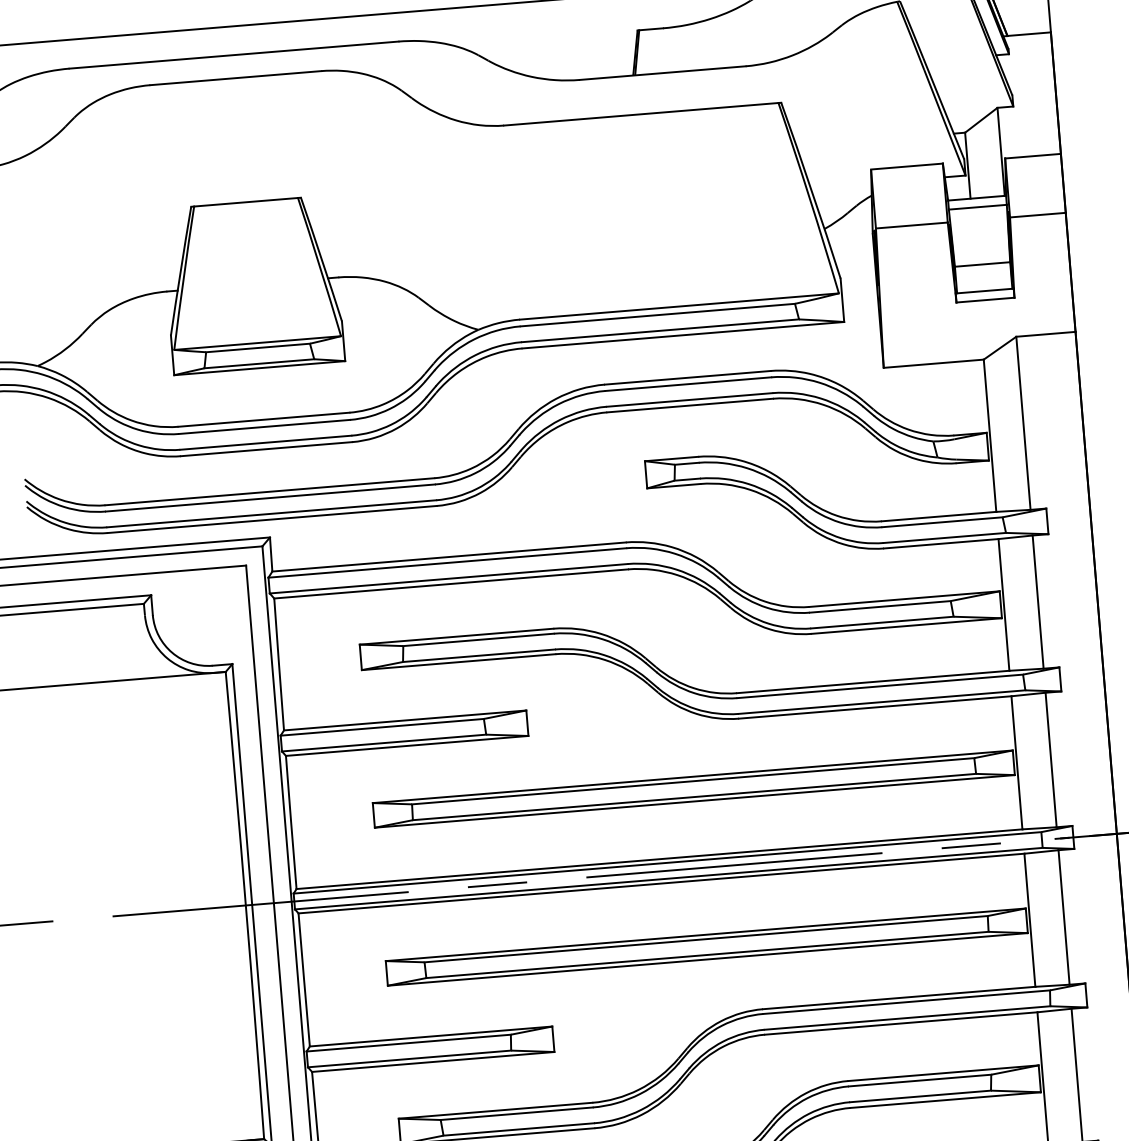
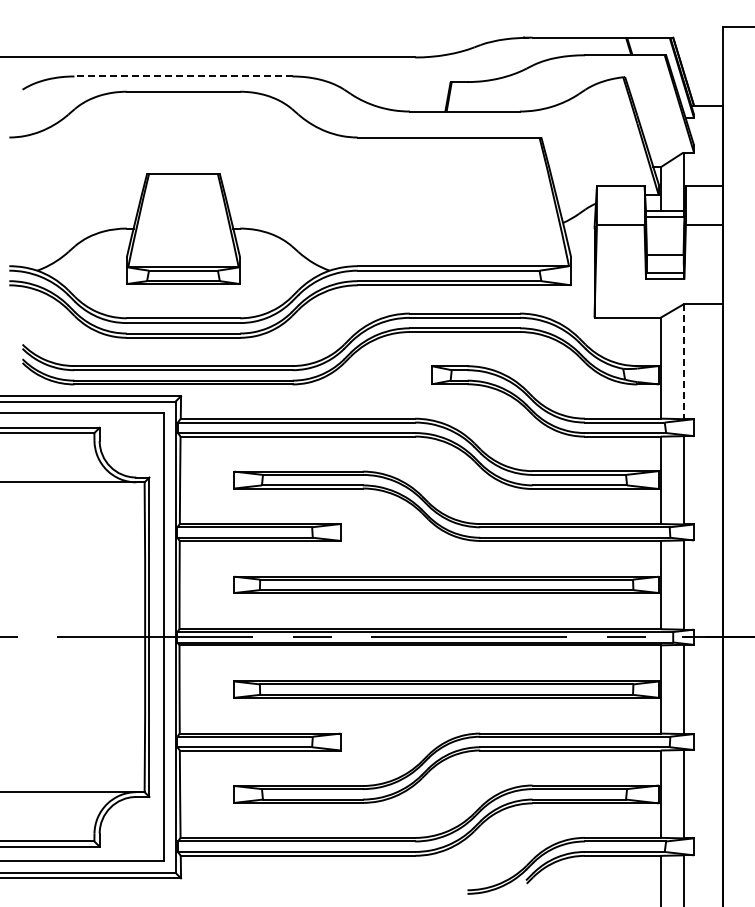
line: (232, 55) -> (182, 76), solid -> dashed
line: (1023, 424) -> (683, 362), solid -> dashed

